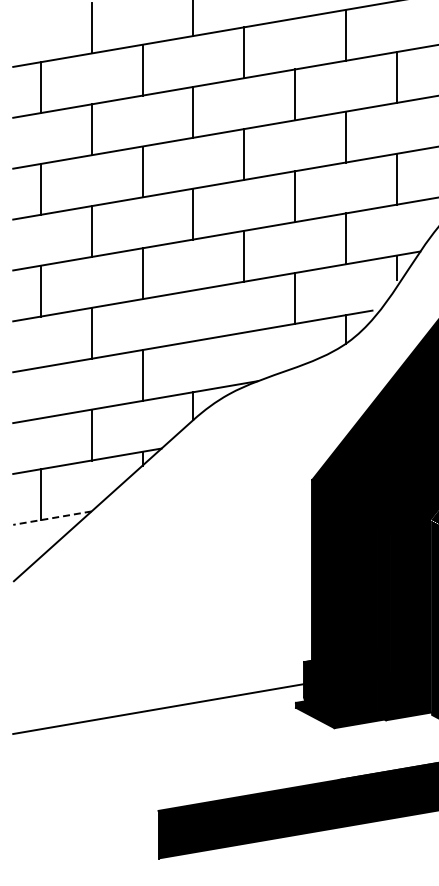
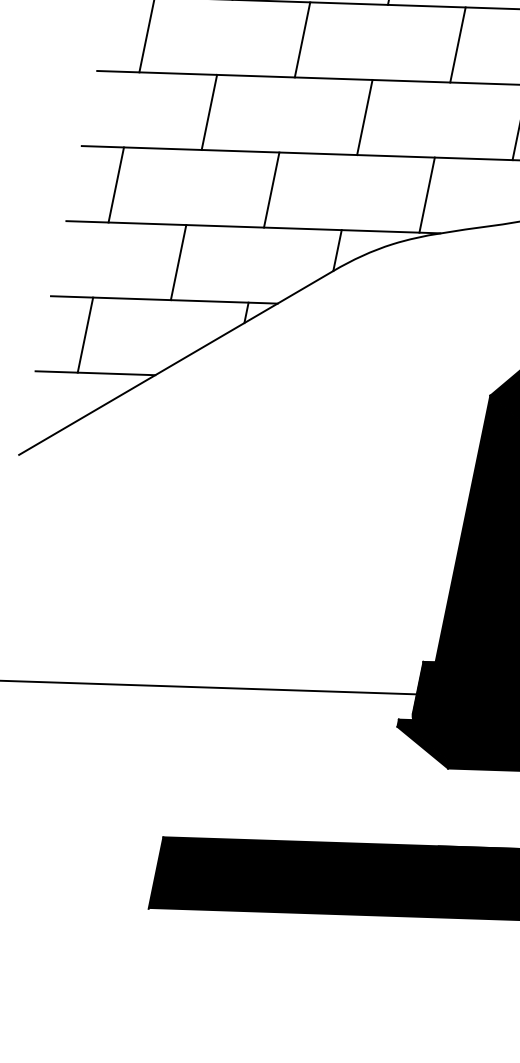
line: (193, 315) -> (364, 116), added
line: (244, 357) -> (427, 194), added
line: (40, 392) -> (115, 184), added
line: (52, 518) -> (95, 373), dashed -> solid

